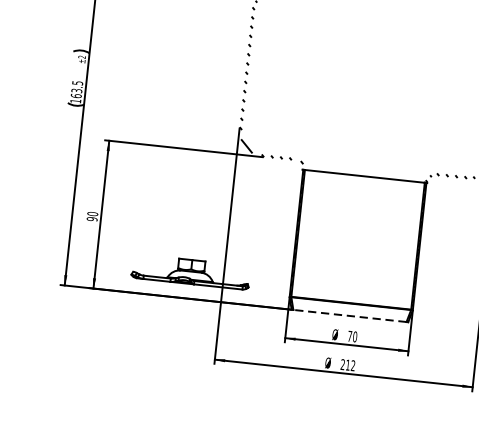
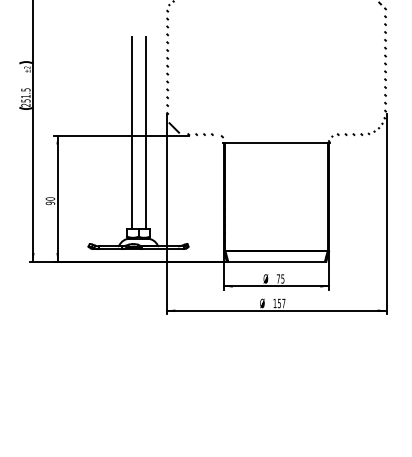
text: (75, 95) -> (25, 100), 163.5 -> 251.5
line: (196, 146) -> (131, 132), added
line: (212, 148) -> (145, 132), added
line: (349, 315) -> (276, 261), dashed -> solid
text: (354, 336) -> (282, 278), 70 -> 75
text: (348, 365) -> (279, 303), 212 -> 157

